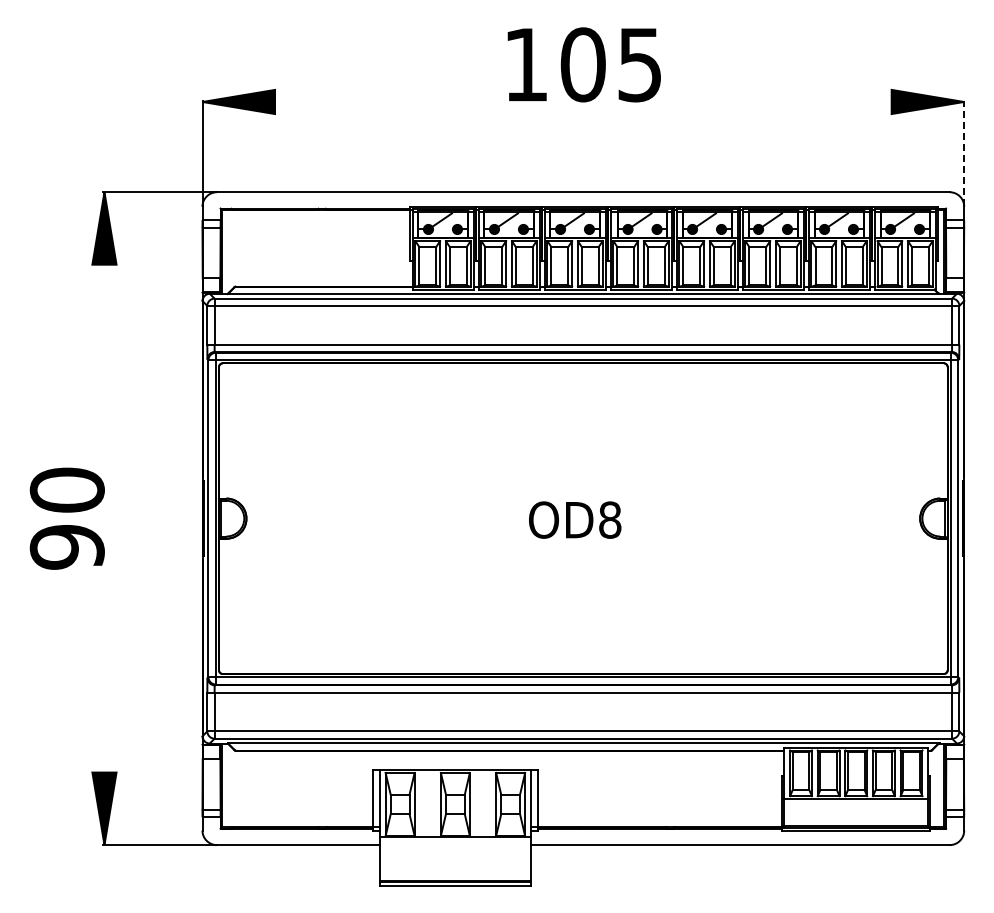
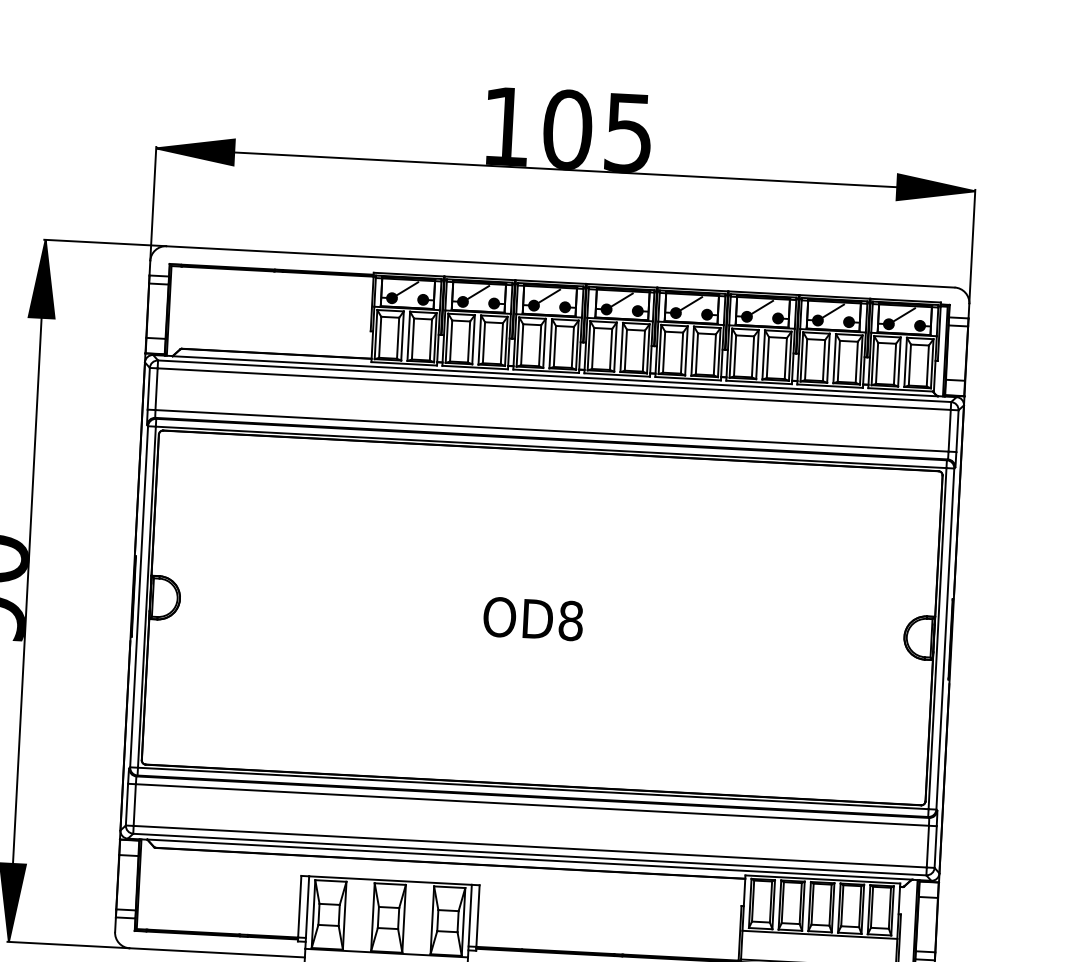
line: (583, 101) -> (565, 169), added
line: (964, 153) -> (972, 246), dashed -> solid
line: (104, 518) -> (27, 590), added

